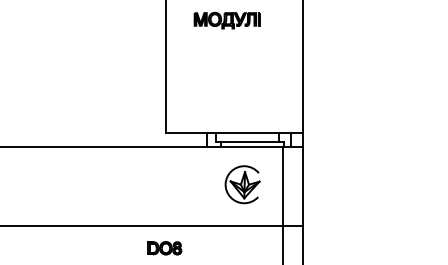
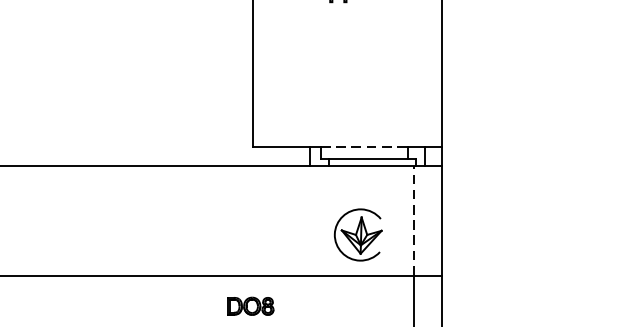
line: (247, 133) -> (365, 147), solid -> dashed
part: (242, 184) -> (358, 234), moved
line: (282, 186) -> (413, 220), solid -> dashed

